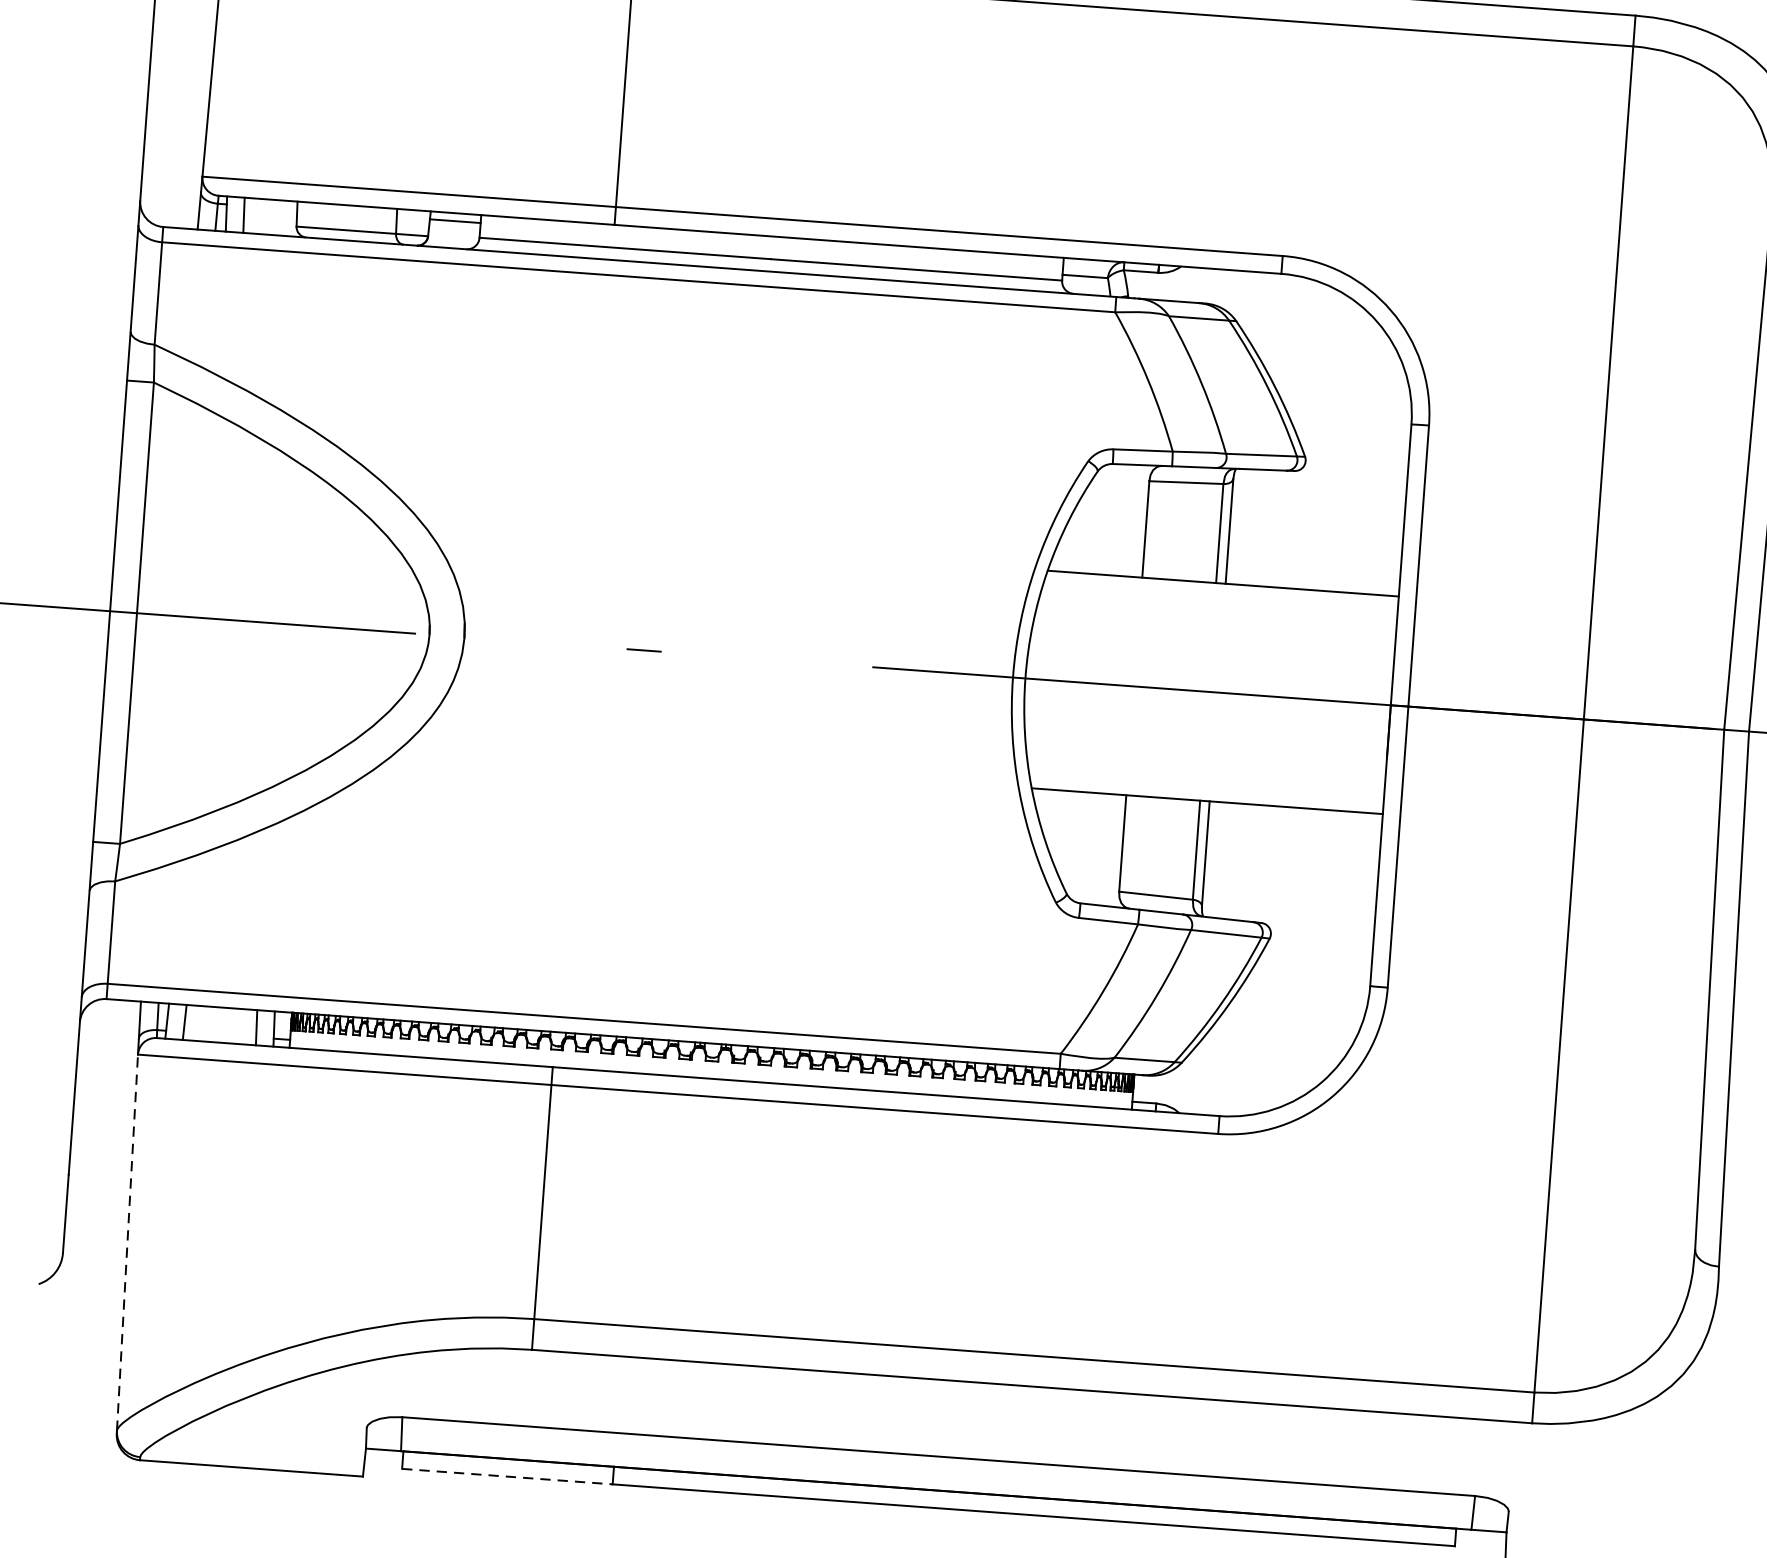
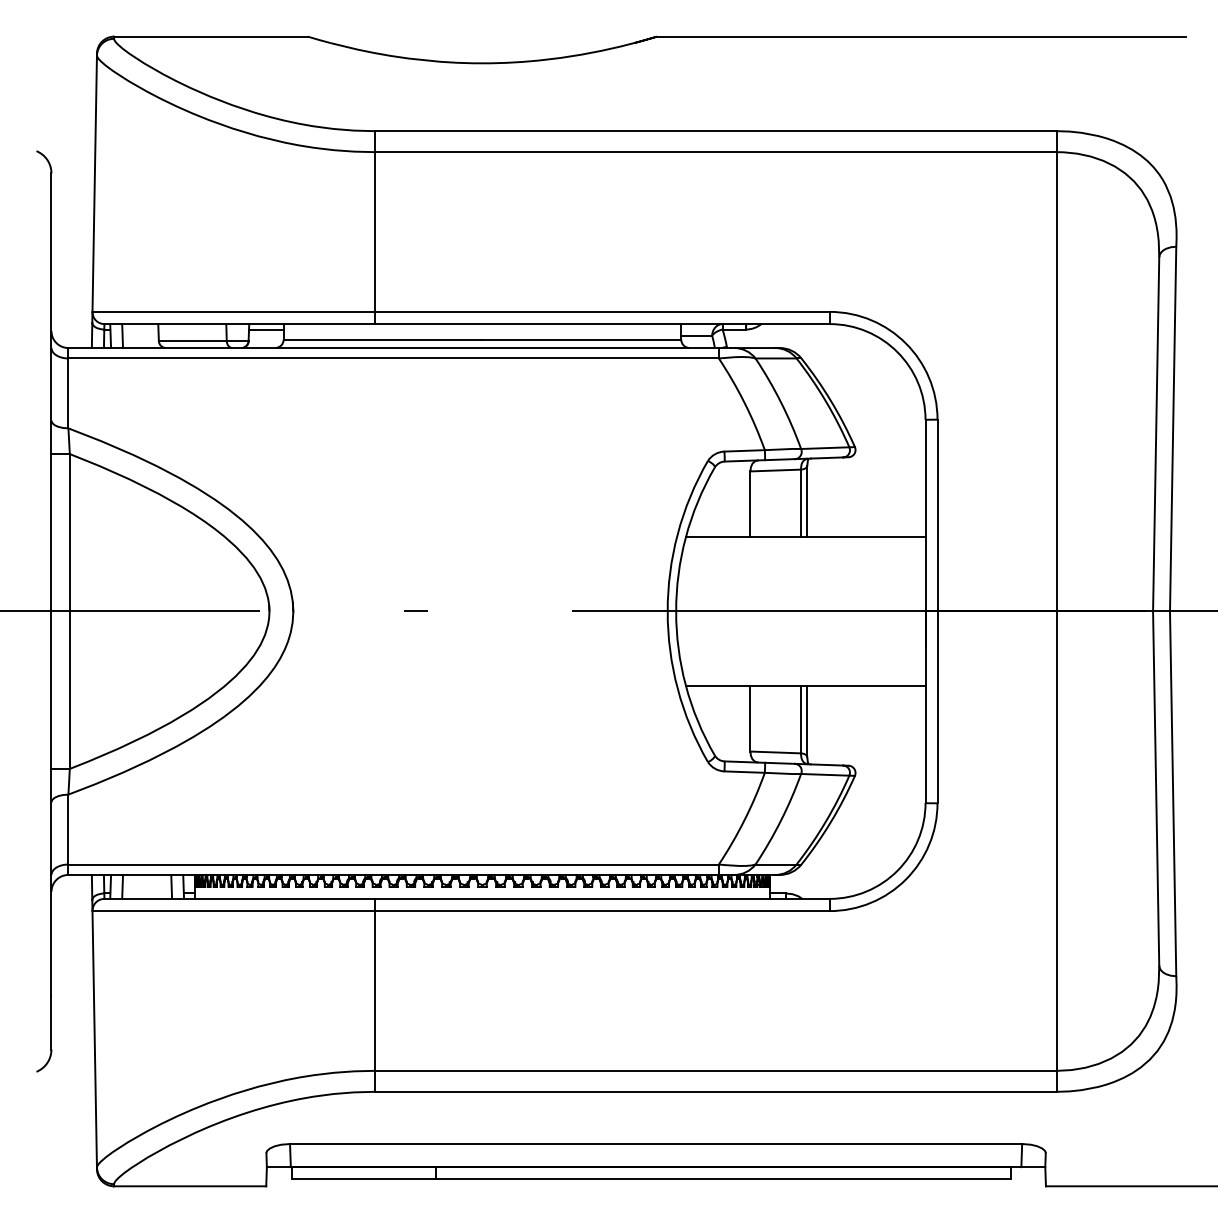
line: (127, 1241) -> (94, 1038), dashed -> solid
line: (507, 1477) -> (364, 1179), dashed -> solid

